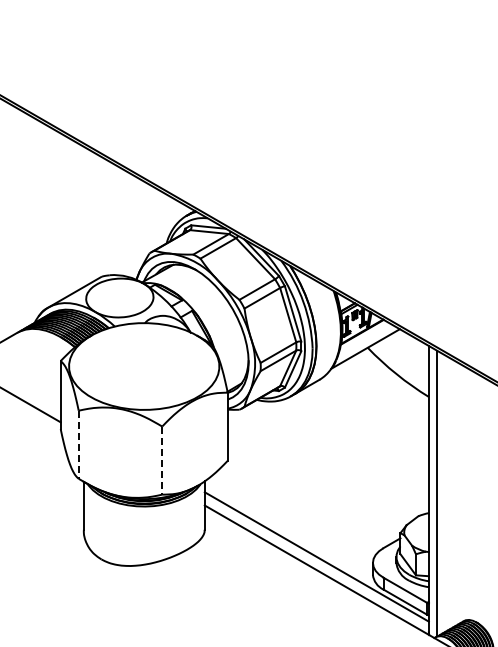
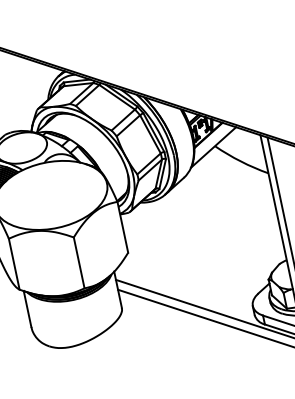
line: (78, 445) -> (14, 264), dashed -> solid
line: (162, 461) -> (79, 263), dashed -> solid

